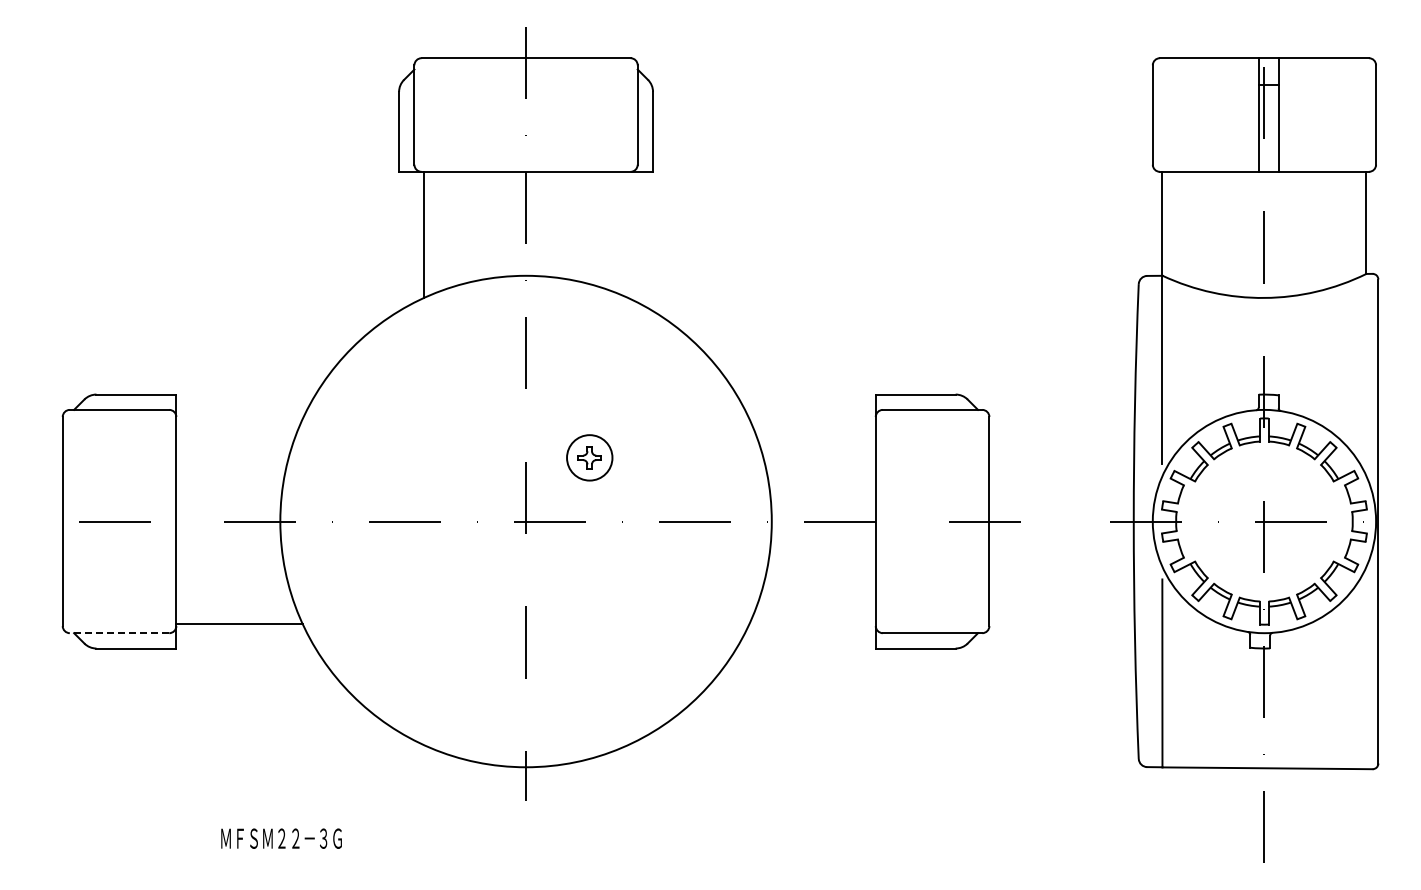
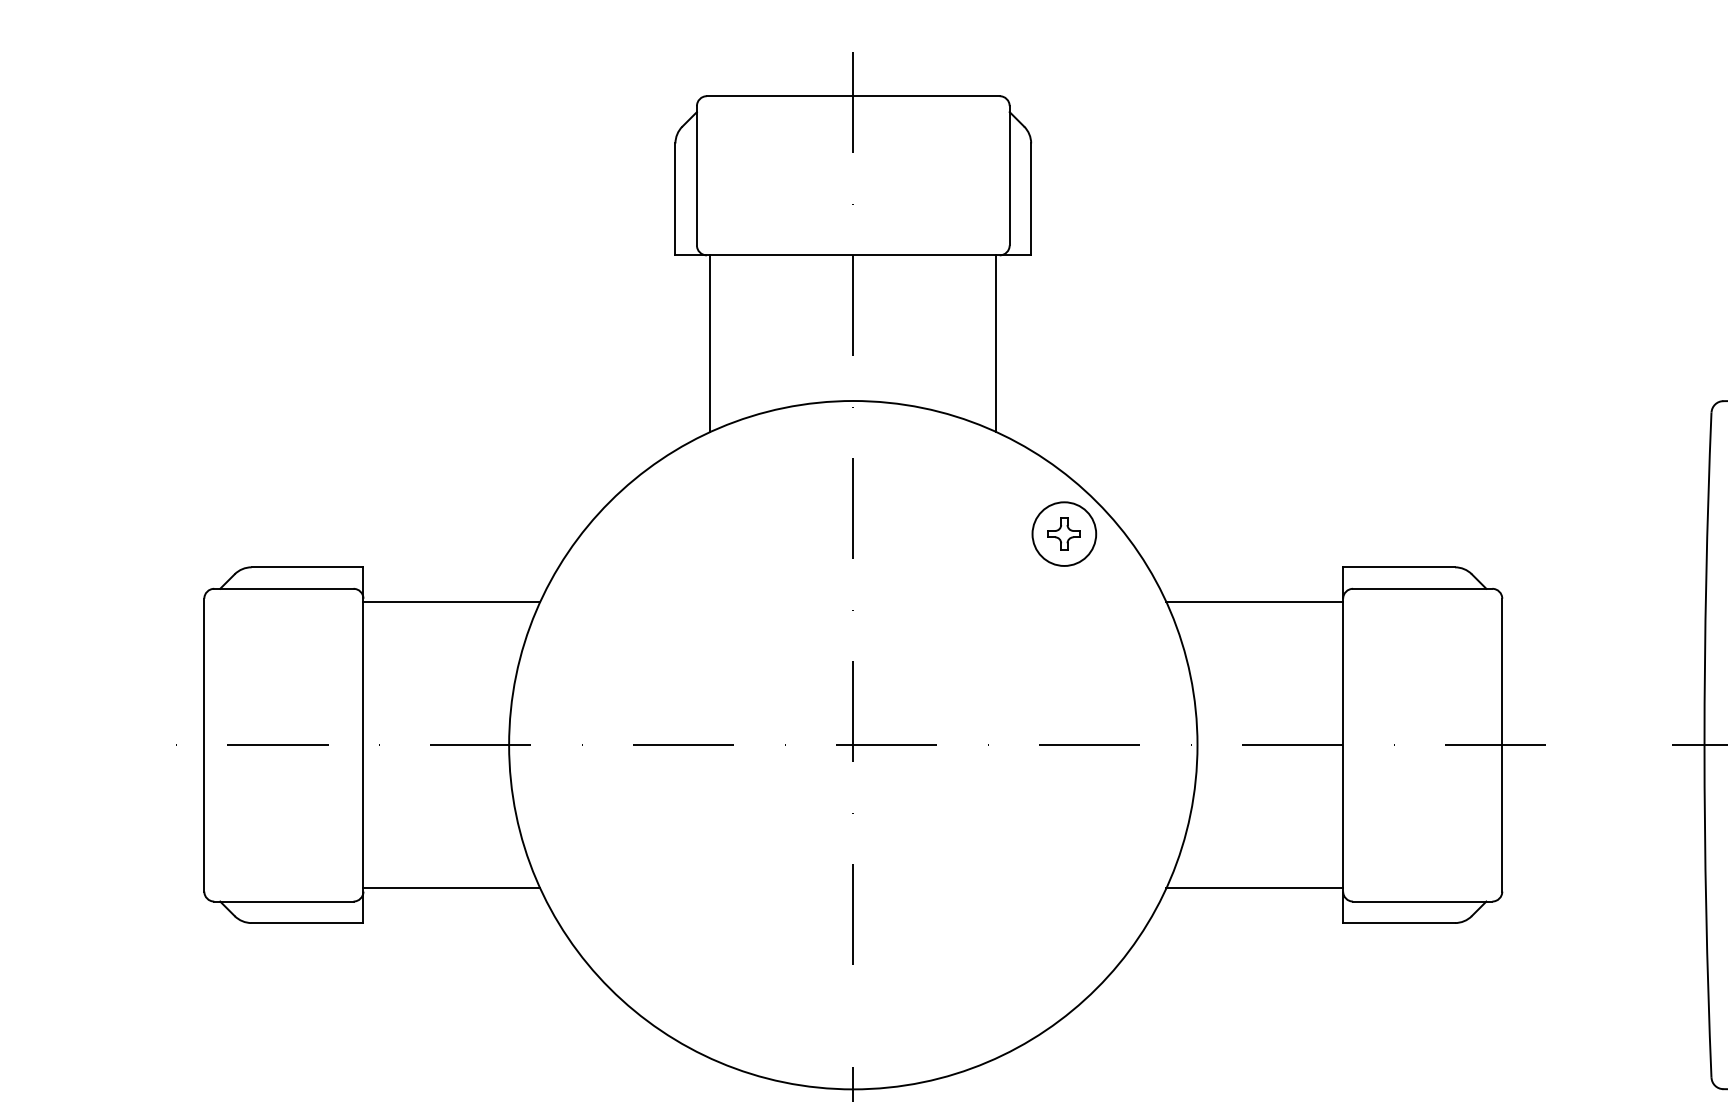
line: (628, 234) -> (996, 343), added
line: (239, 419) -> (451, 602), added
line: (812, 419) -> (1254, 602), added
part: (589, 457) -> (1064, 533), moved
line: (812, 623) -> (1254, 887), added
line: (119, 633) -> (283, 902), dashed -> solid

